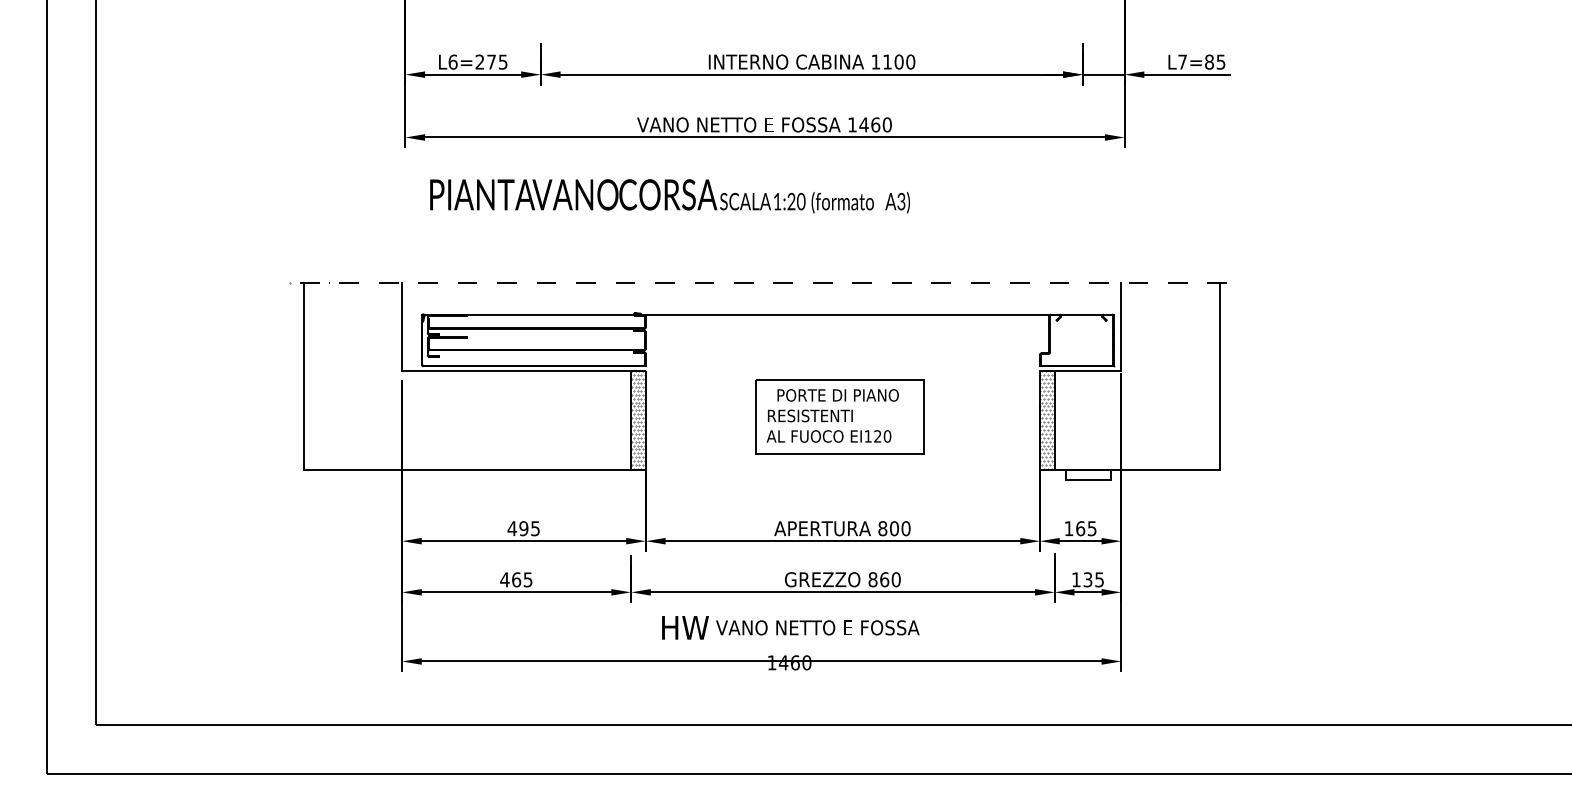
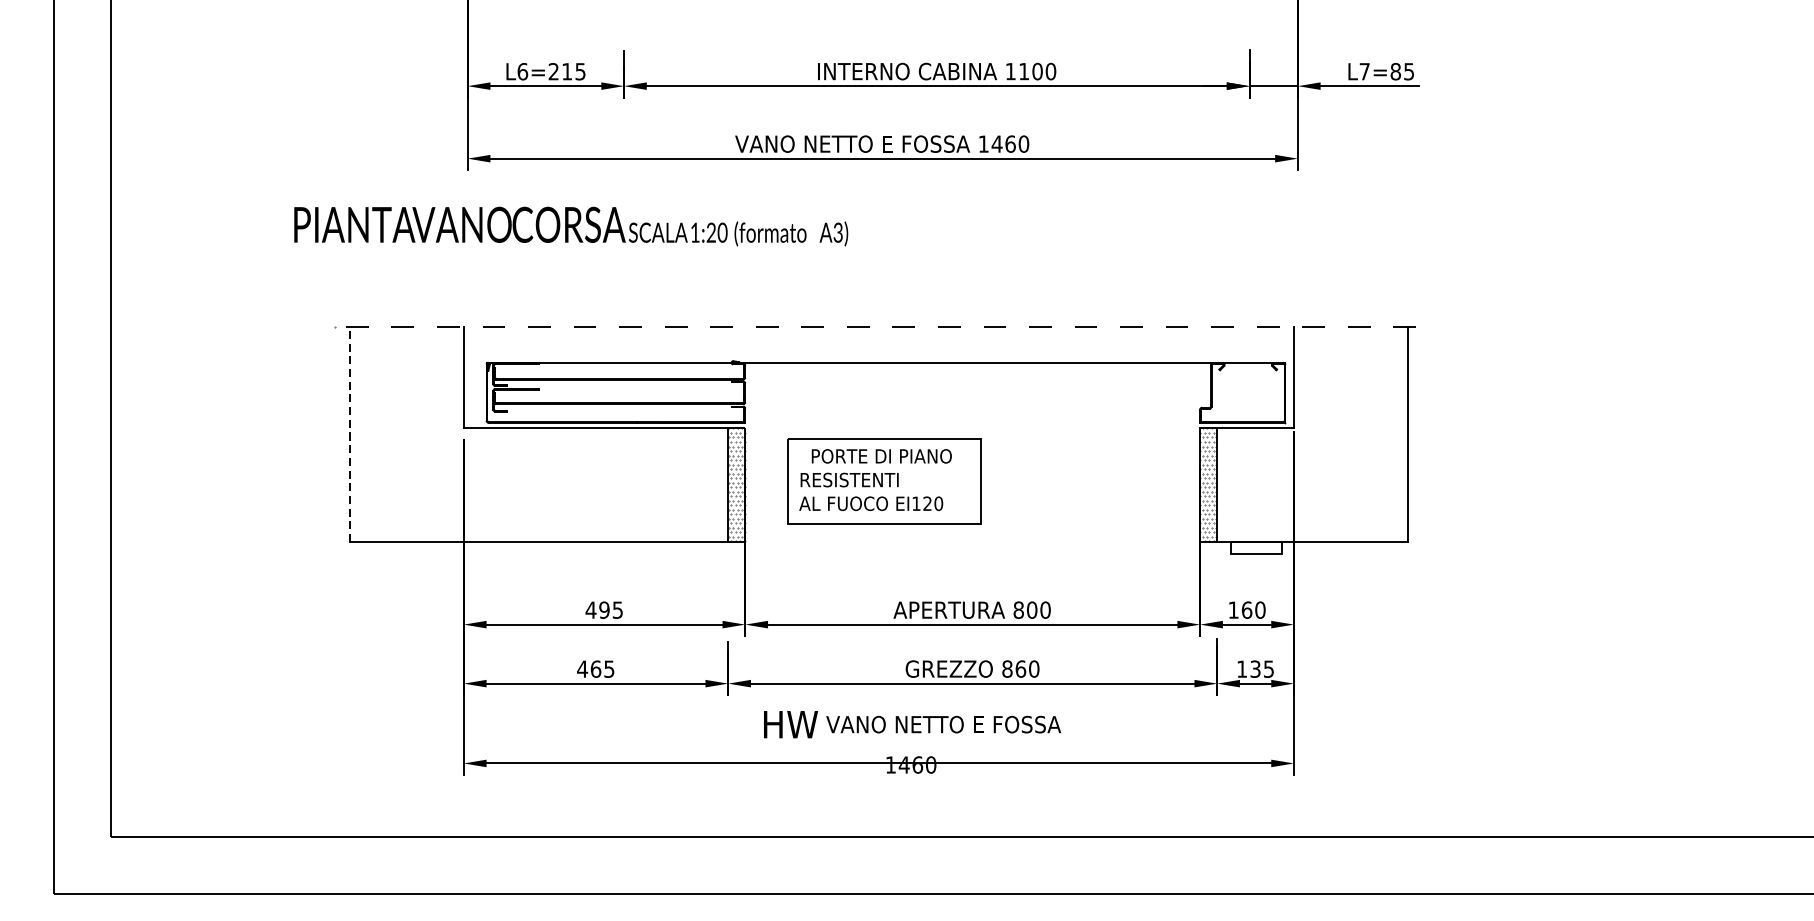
text: (491, 61) -> (567, 70), L6=275 -> L6=215
text: (669, 196) -> (570, 226), moved
line: (303, 376) -> (350, 434), solid -> dashed
part: (839, 416) -> (883, 480), moved
text: (1091, 528) -> (1259, 609), 165 -> 160

